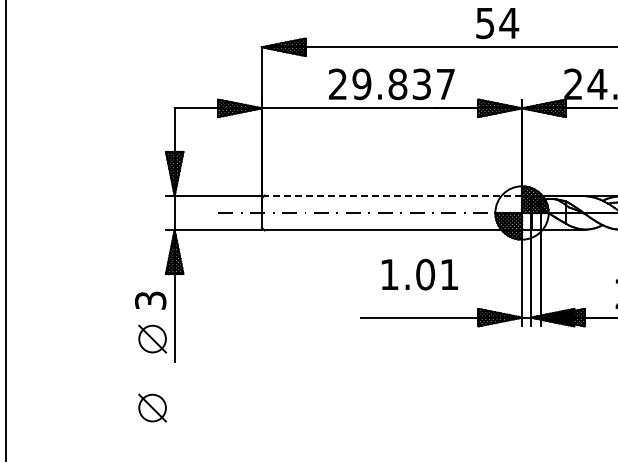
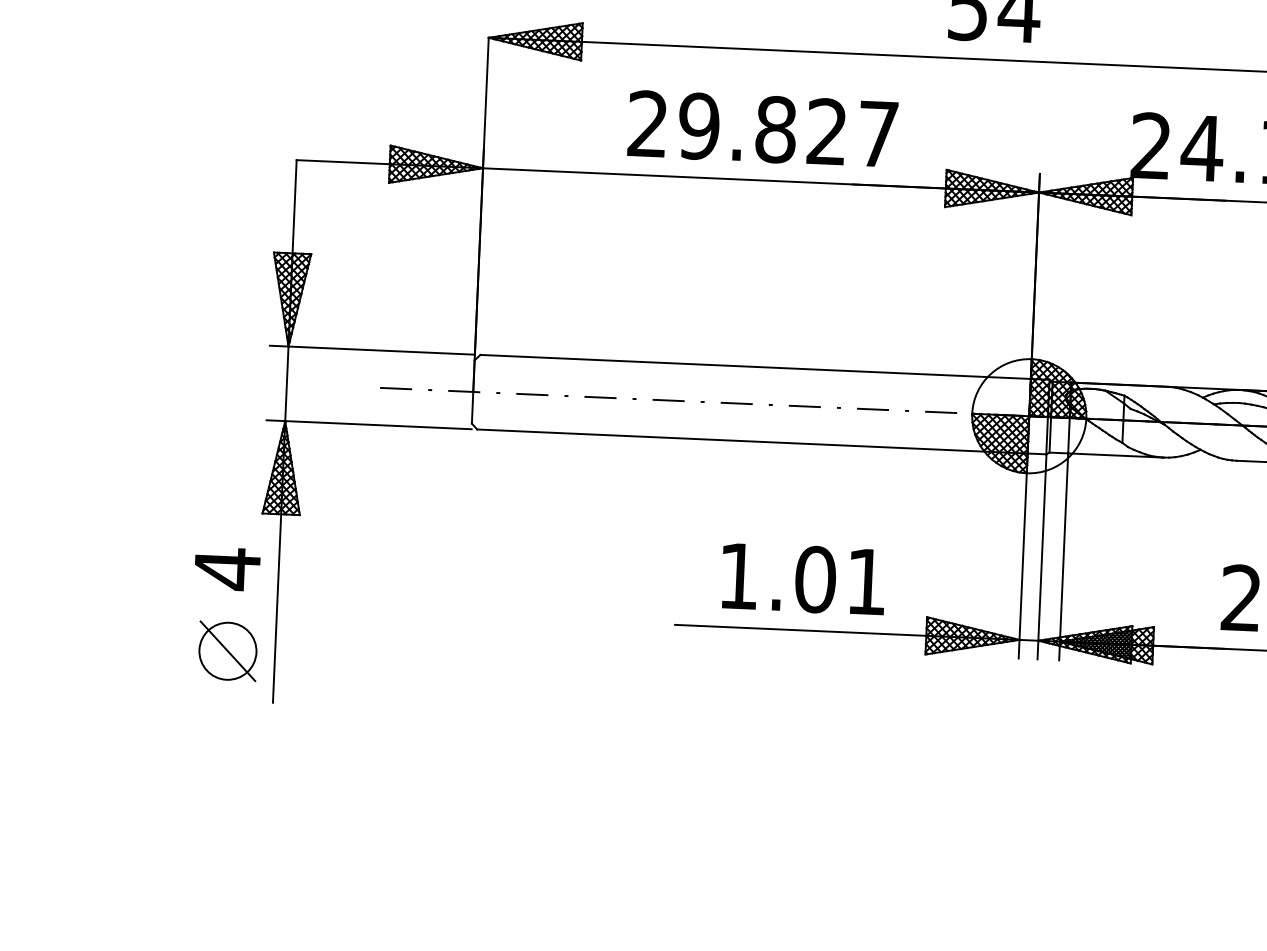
text: (421, 84) -> (826, 132), 29.837 -> 29.827
line: (393, 195) -> (756, 366), dashed -> solid
text: (419, 274) -> (802, 578), moved
text: (150, 300) -> (227, 568), 3 -> 4
part: (152, 407) -> (221, 797), removed

